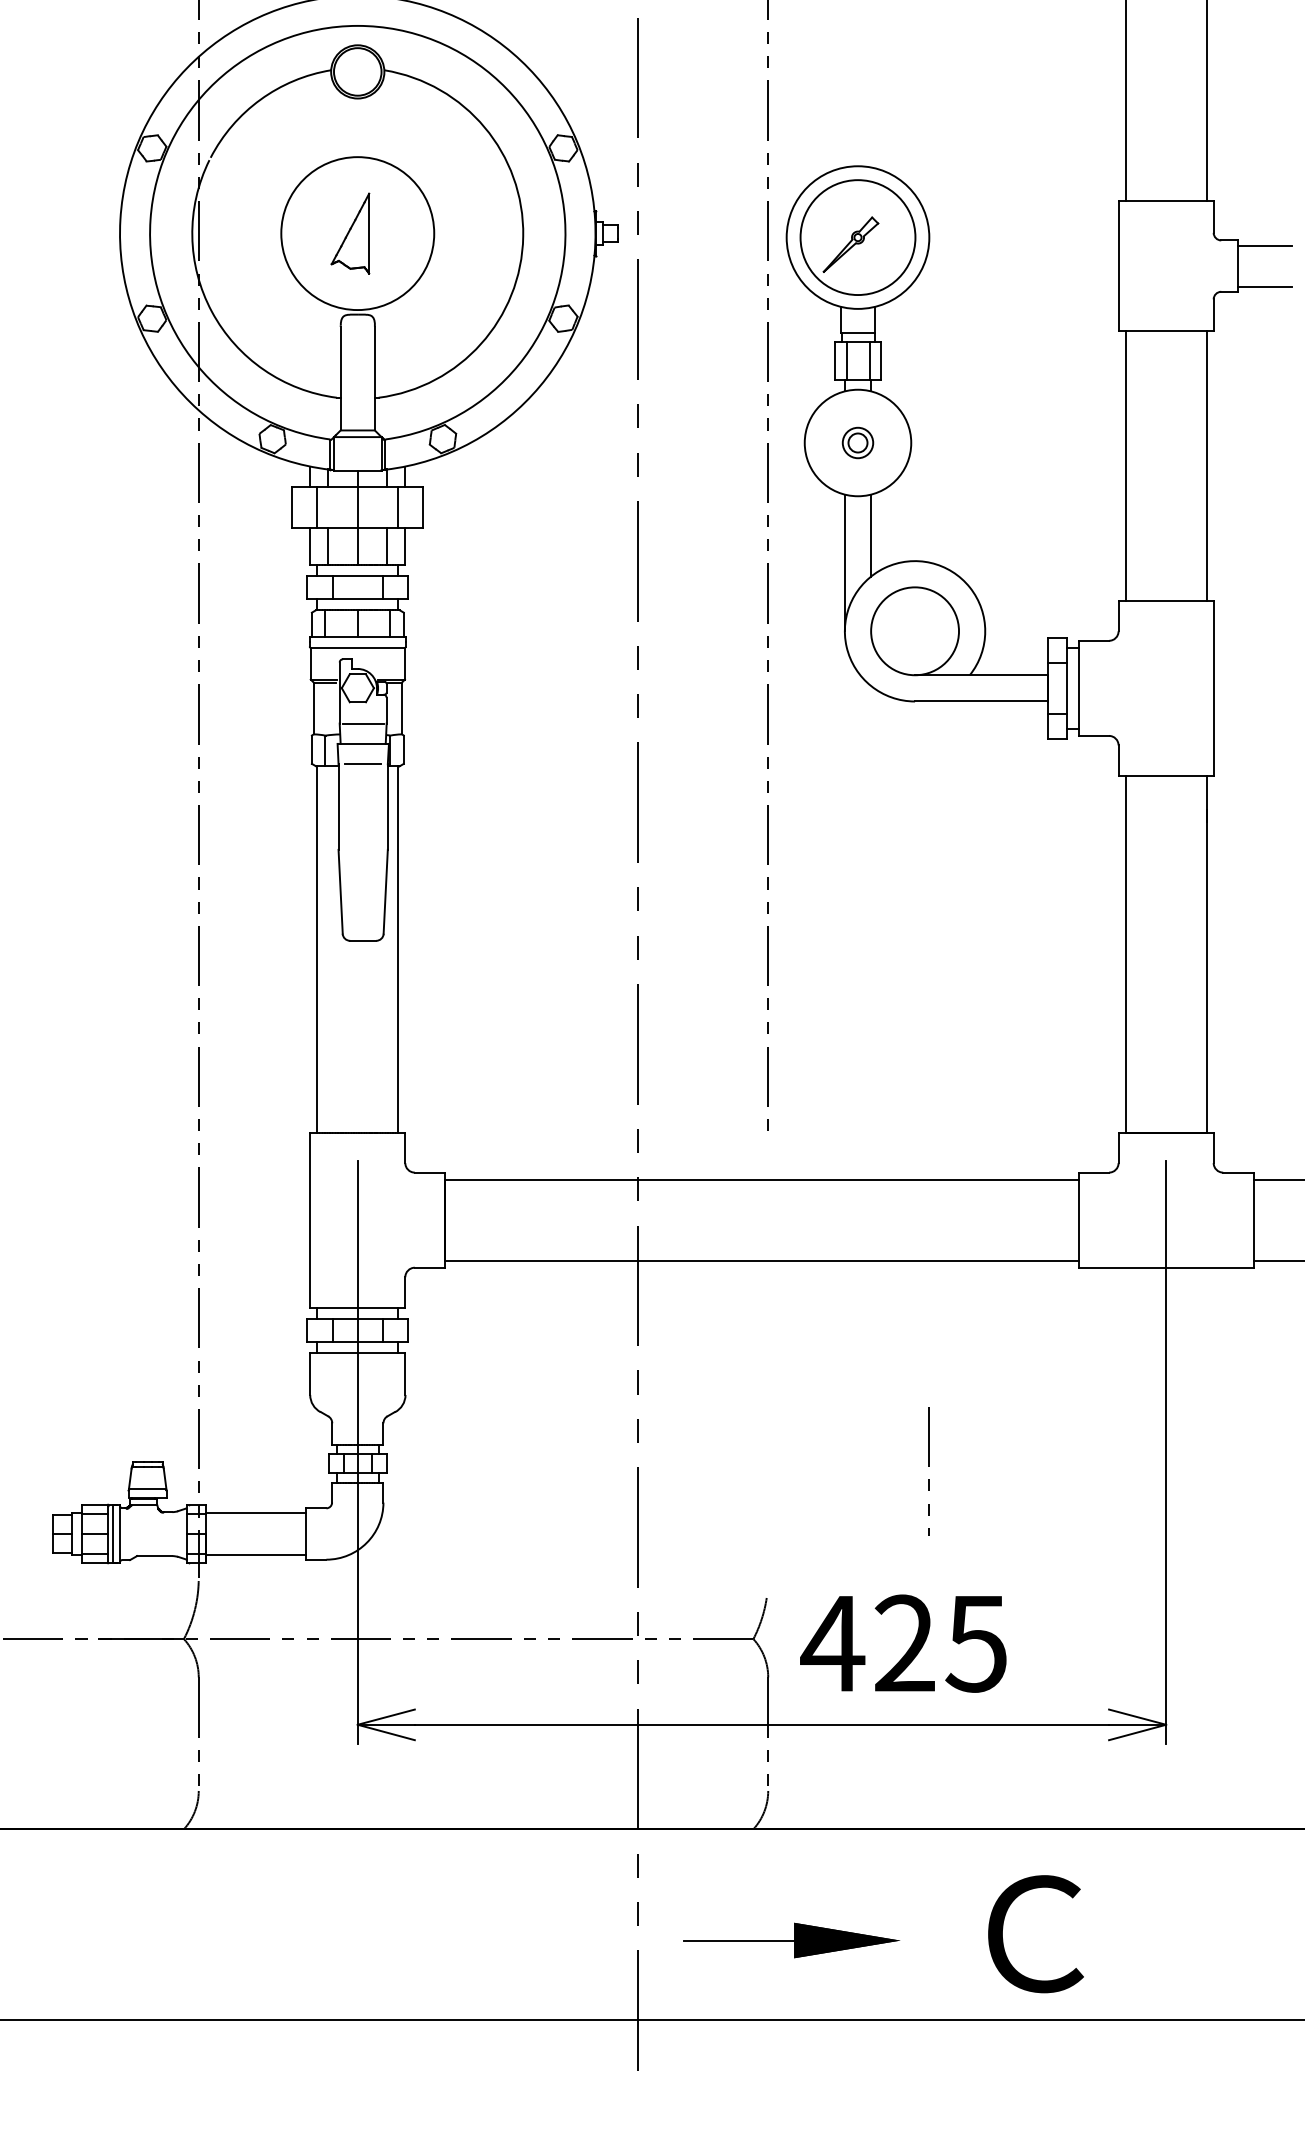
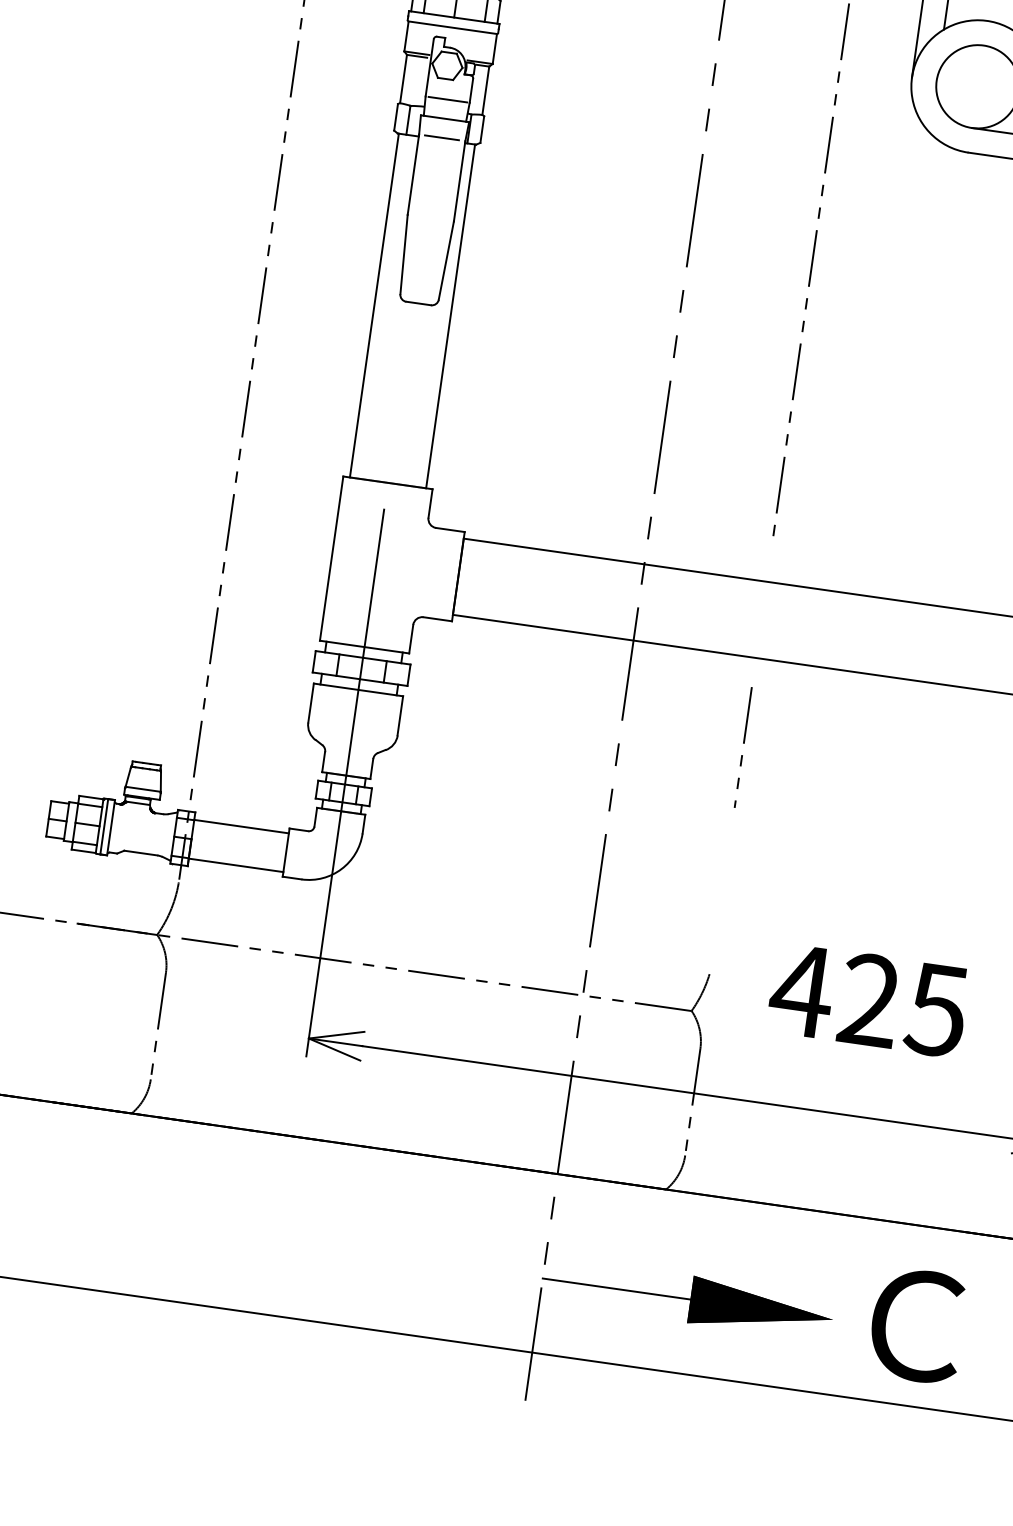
line: (928, 1466) -> (743, 742), moved
text: (903, 1643) -> (868, 1000), moved
part: (791, 1940) -> (687, 1298), size x1.43

